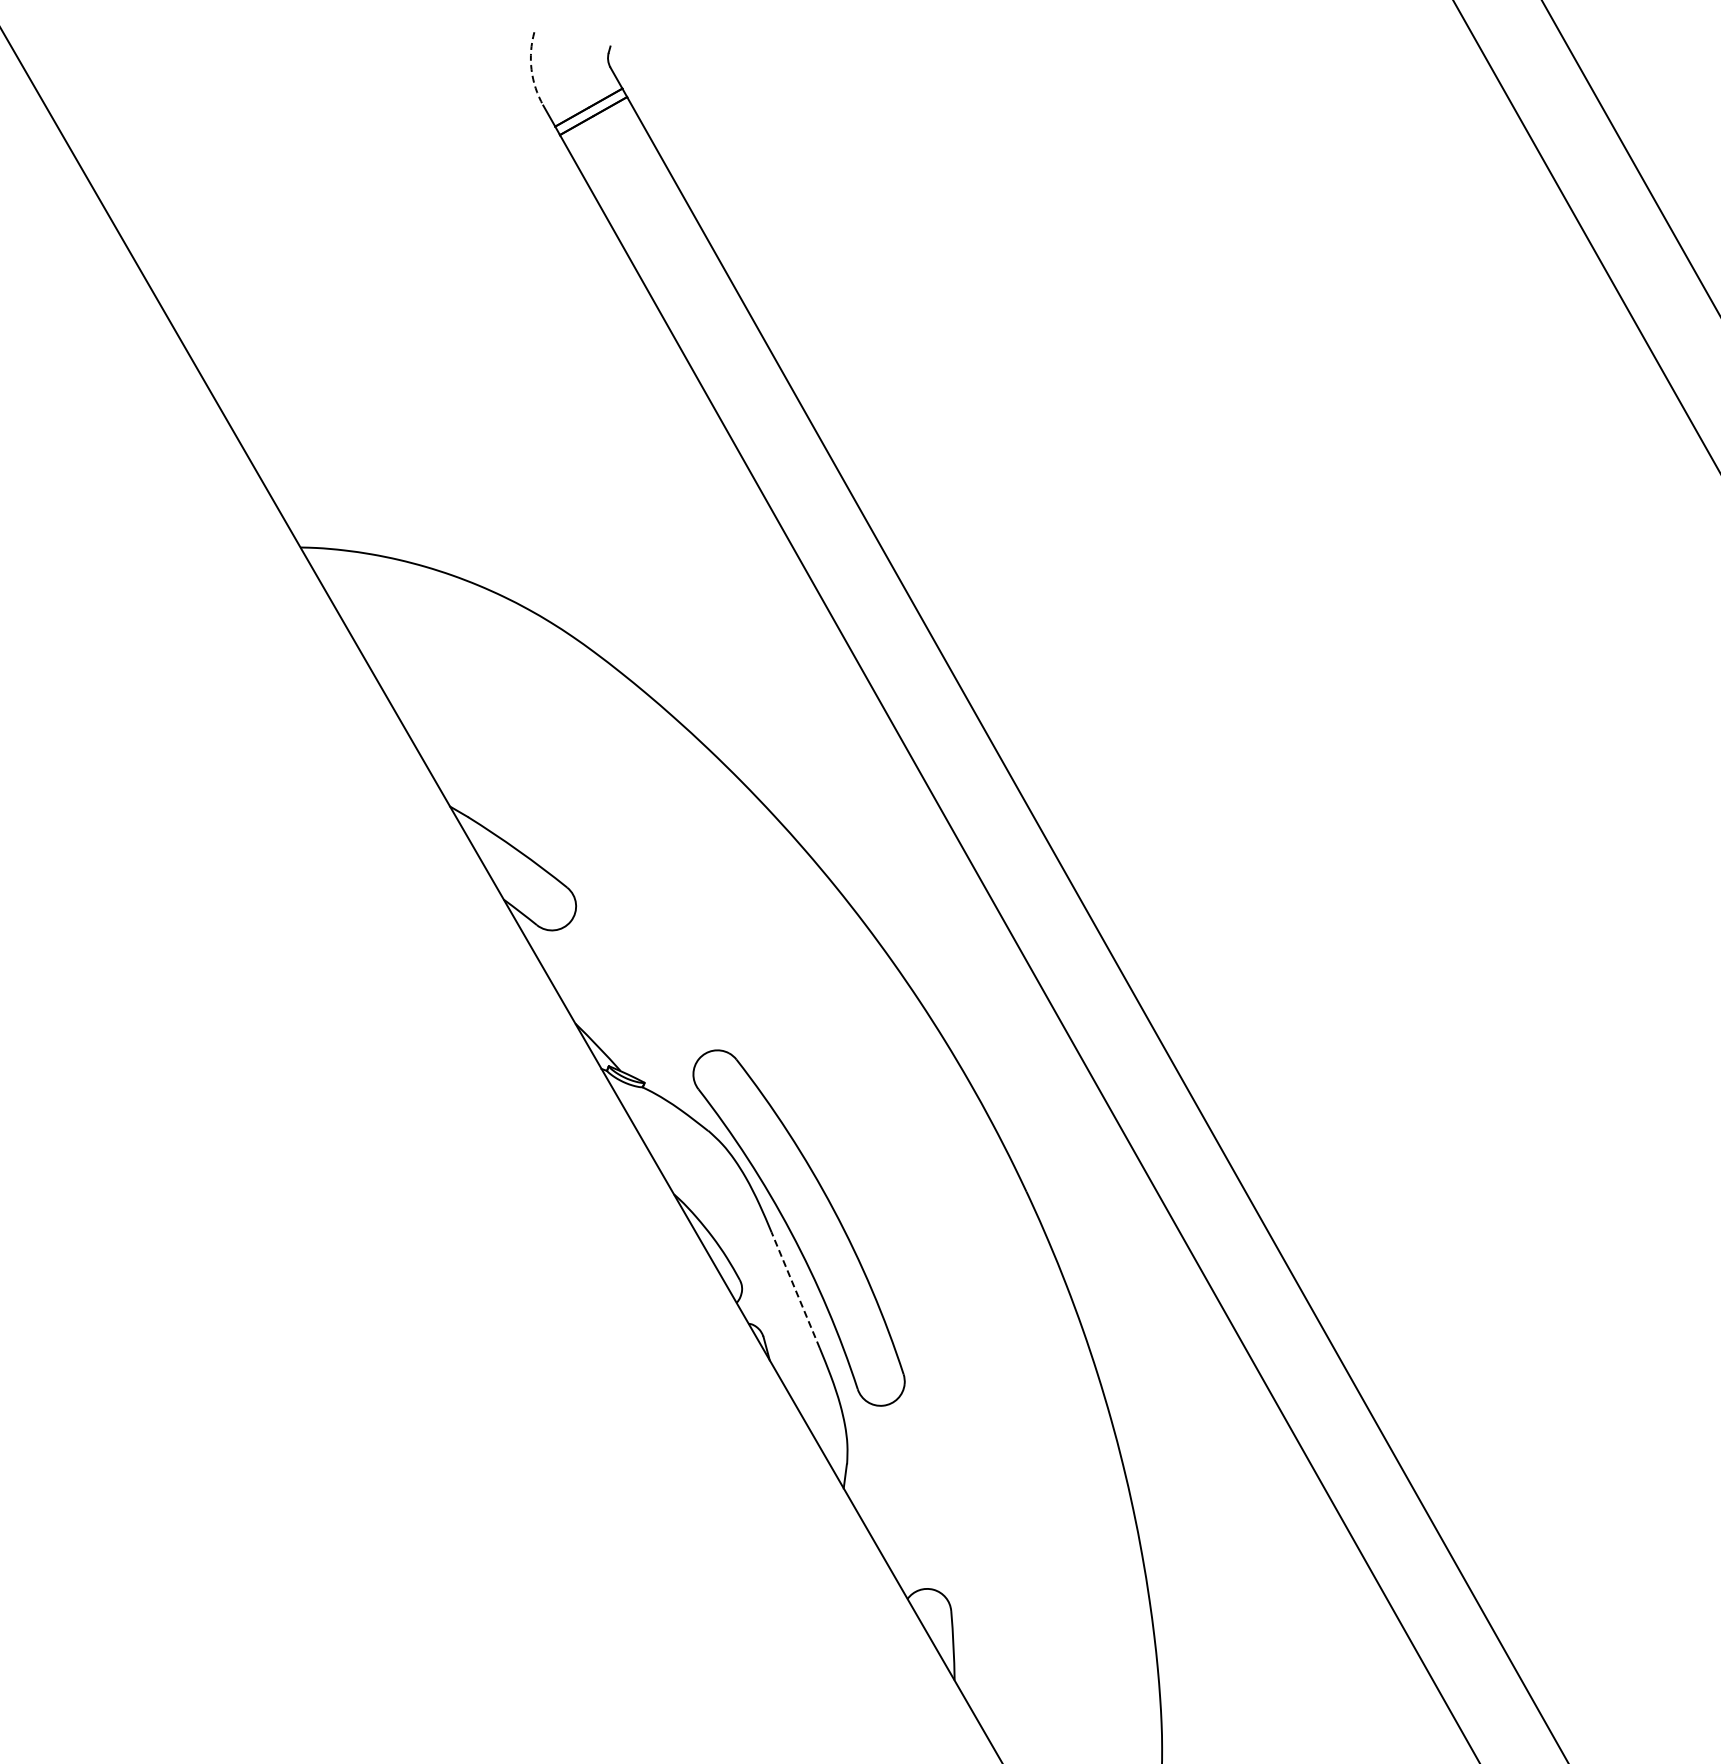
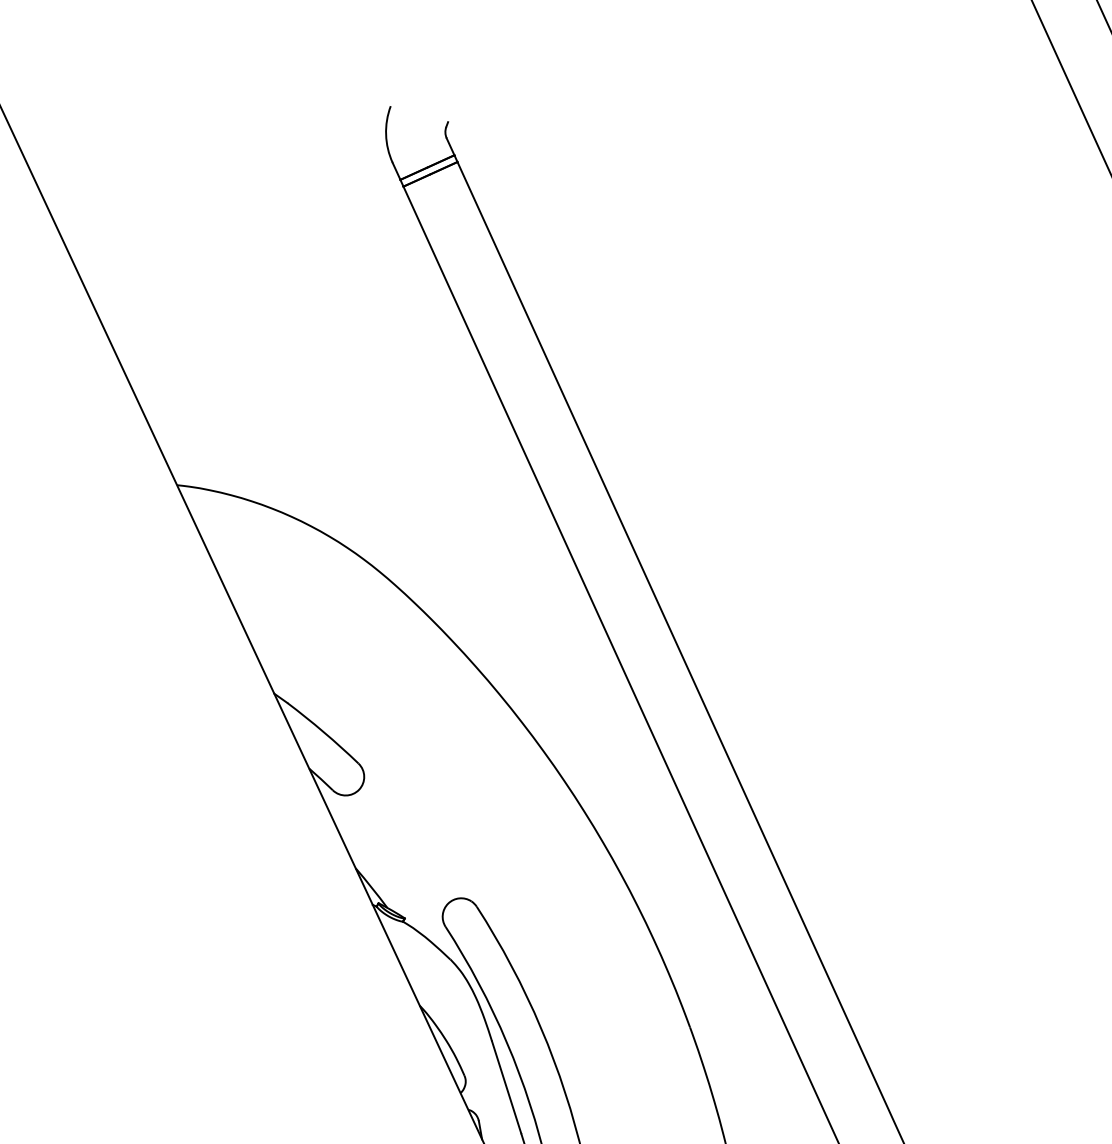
arc: (531, 69) -> (386, 134), dashed -> solid
line: (795, 1290) -> (506, 1087), dashed -> solid

